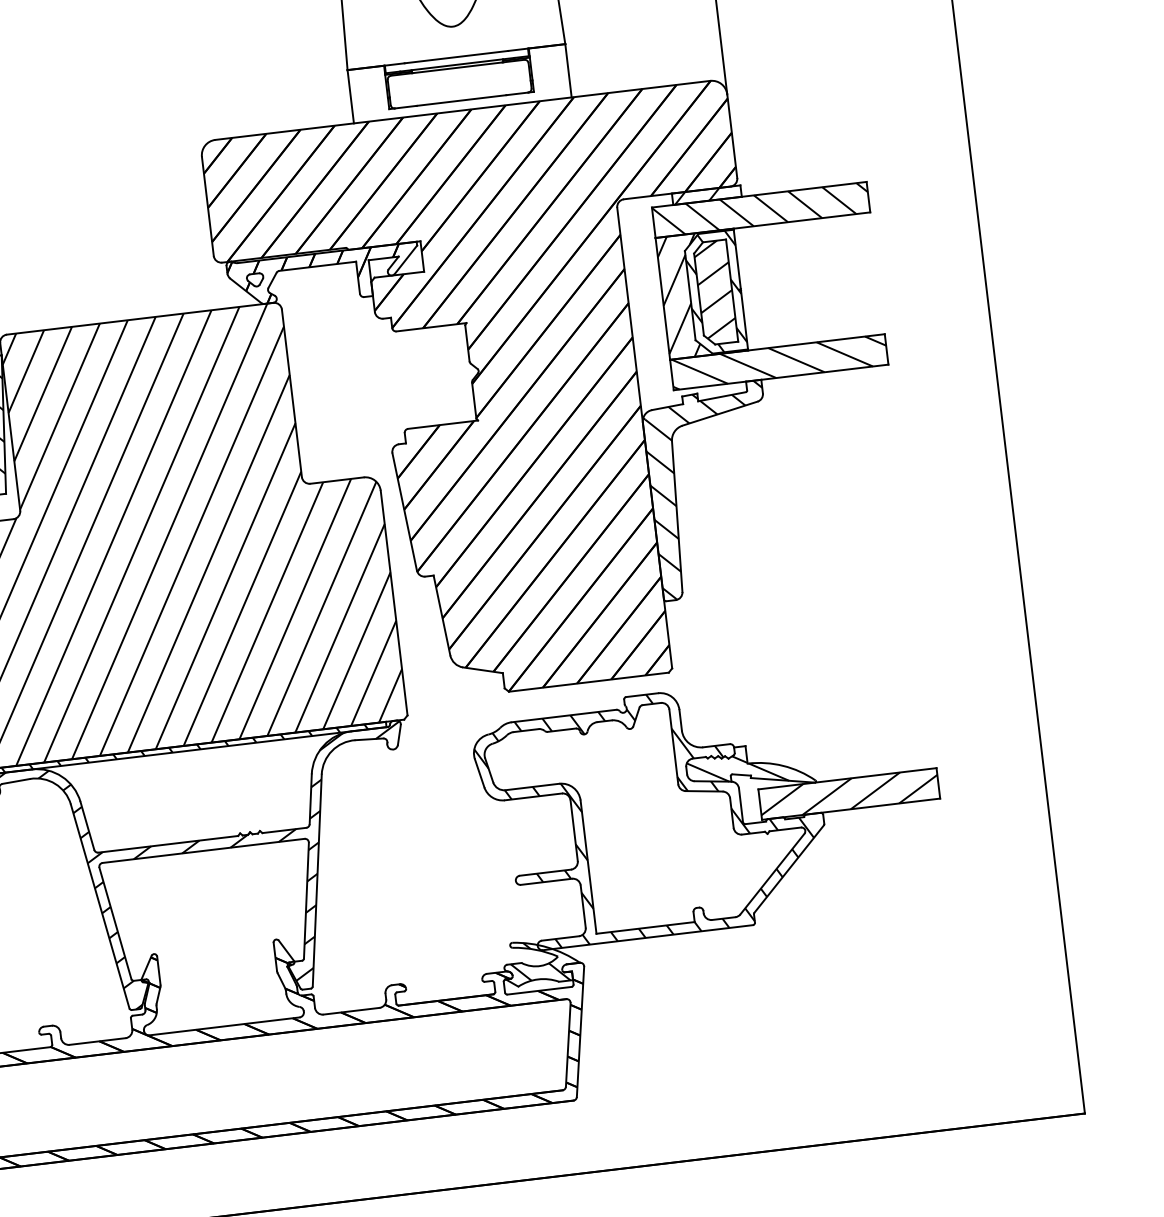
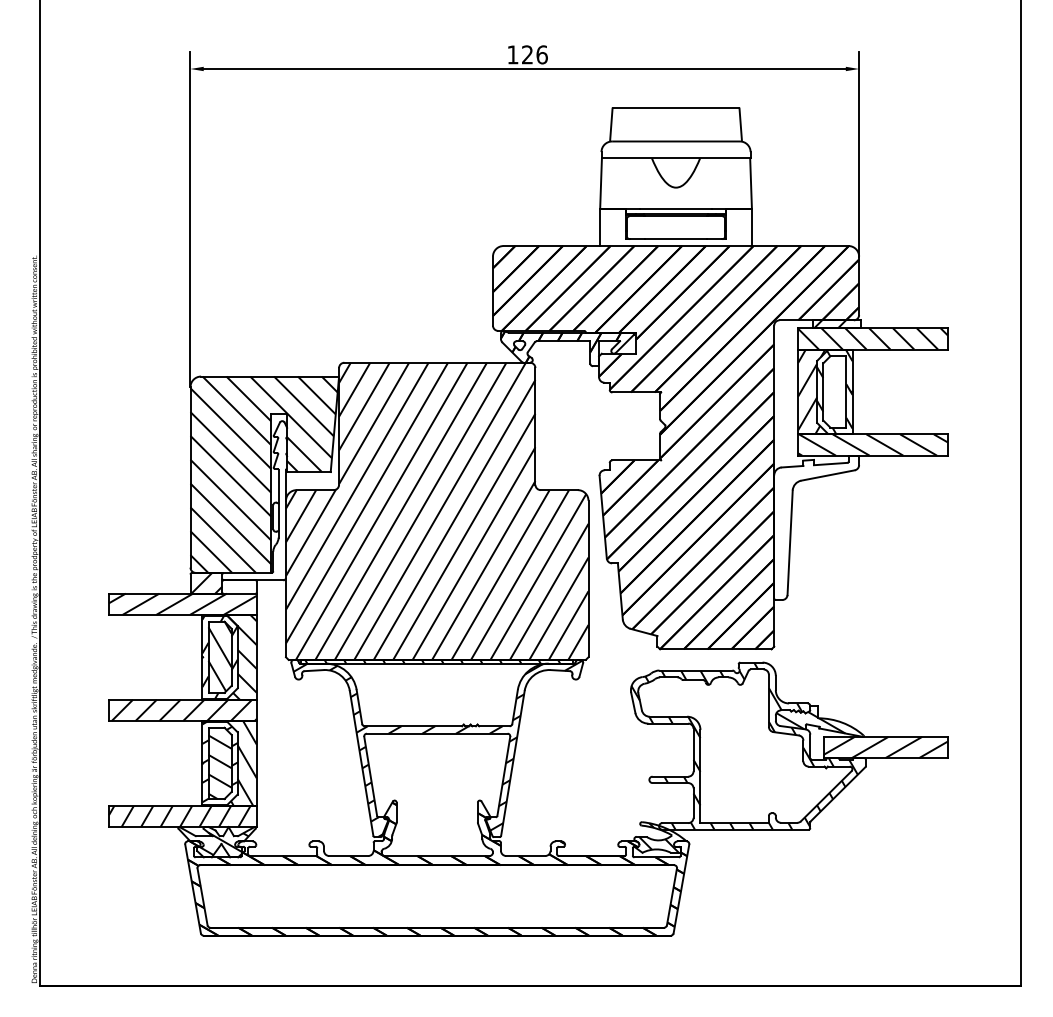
hatch: (714, 289) -> (834, 389), removed
hatch: (712, 490) -> (816, 527), removed

